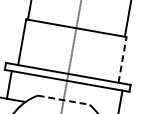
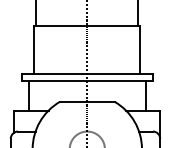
line: (122, 59) -> (140, 49), dashed -> solid
line: (63, 99) -> (87, 101), dashed -> solid

